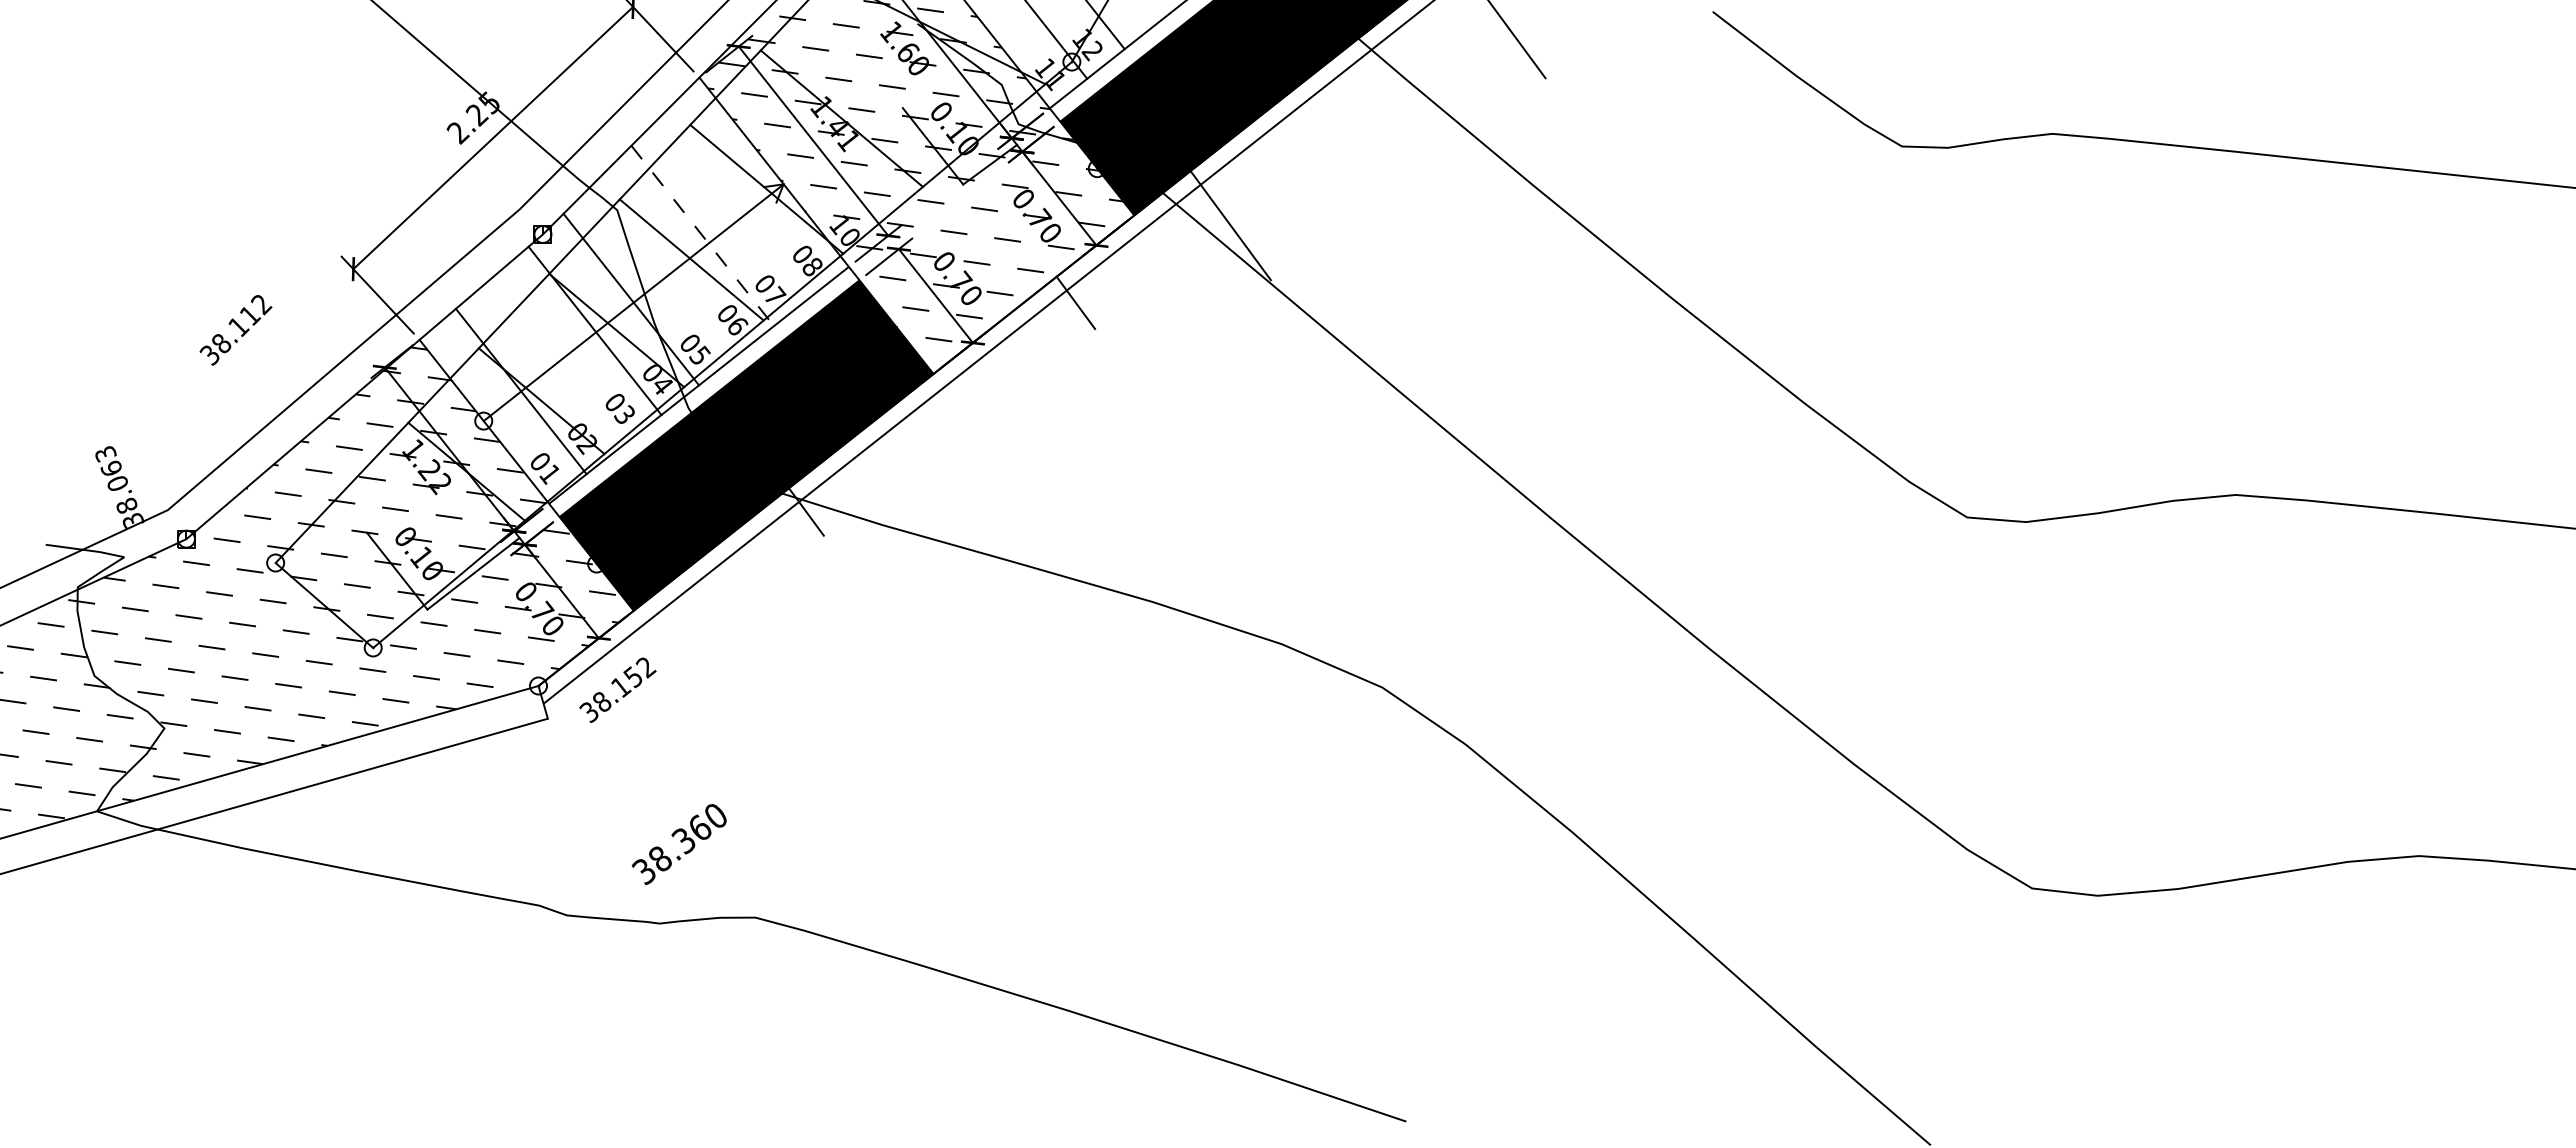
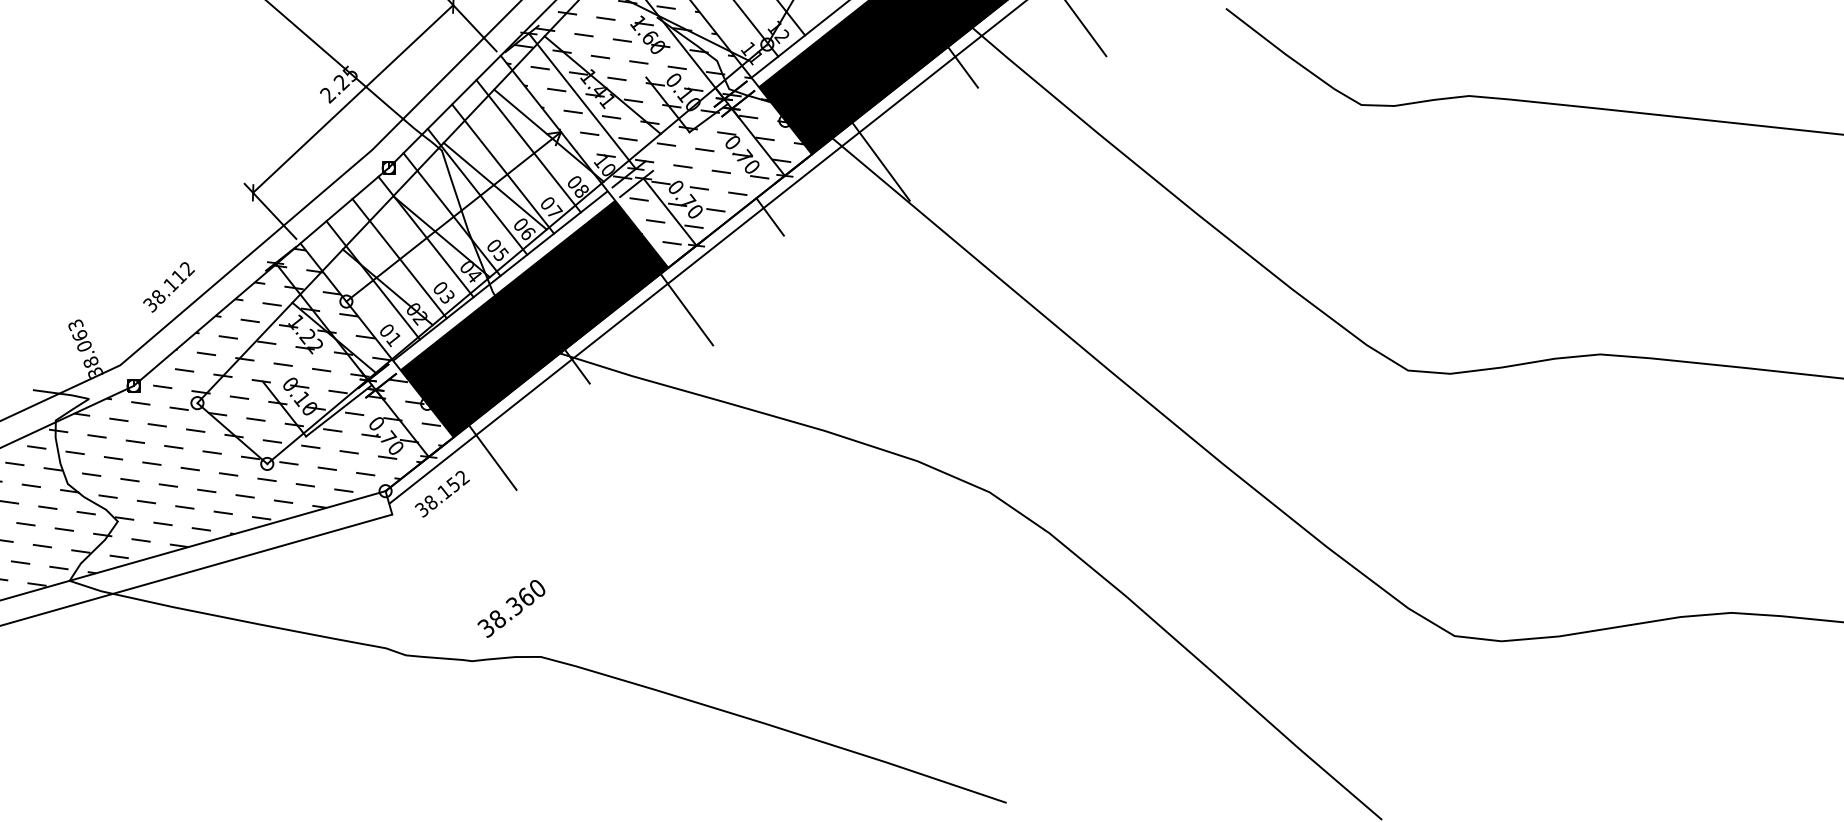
line: (1345, 93) -> (963, 67), added
line: (738, 203) -> (528, 145), added
line: (702, 235) -> (502, 168), dashed -> solid
line: (666, 267) -> (477, 191), added
text: (235, 330) -> (168, 287), moved
line: (557, 360) -> (399, 258), added
line: (959, 432) -> (686, 309), added
line: (688, 638) -> (492, 457), added
text: (678, 844) -> (510, 608), moved

